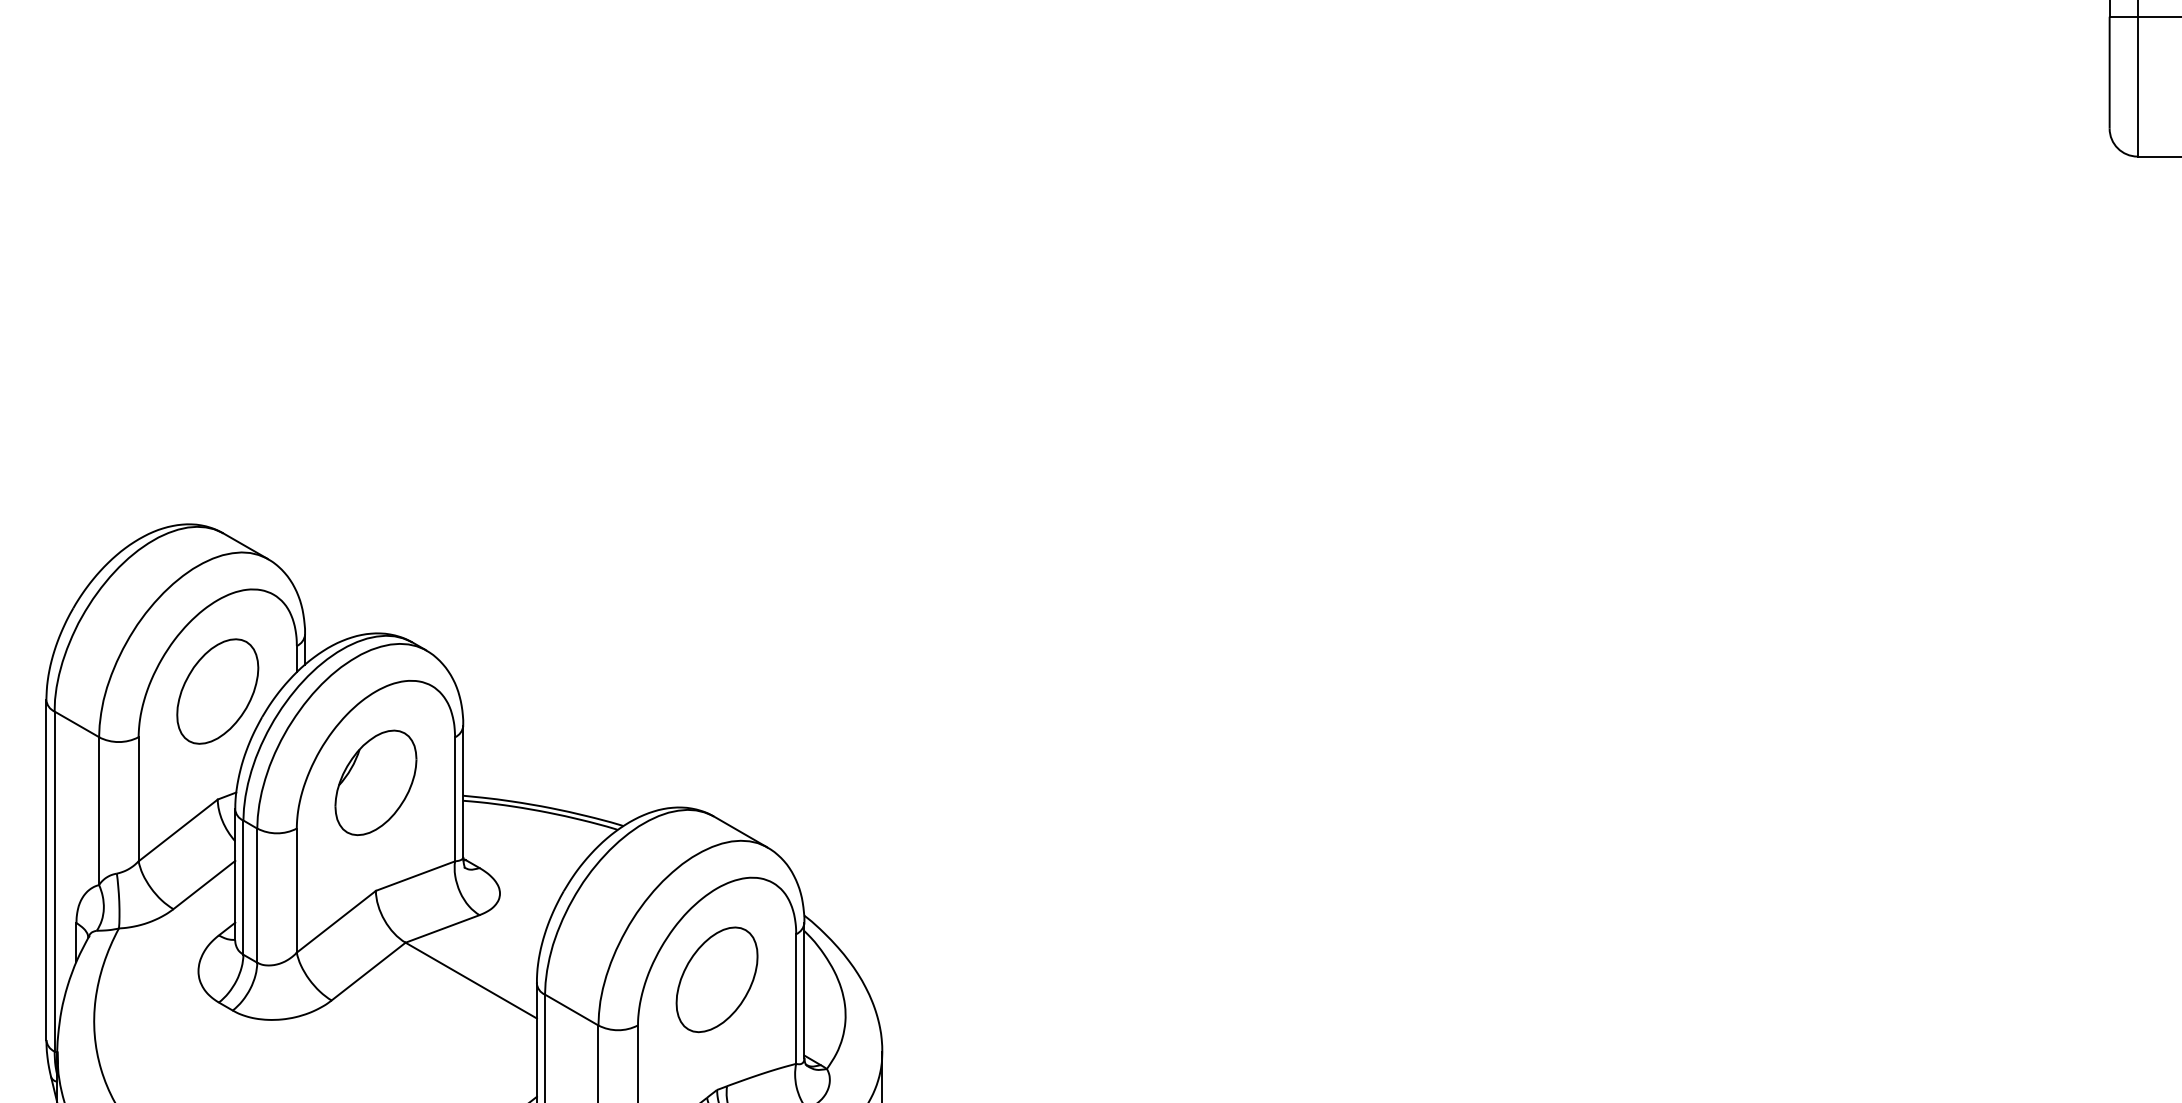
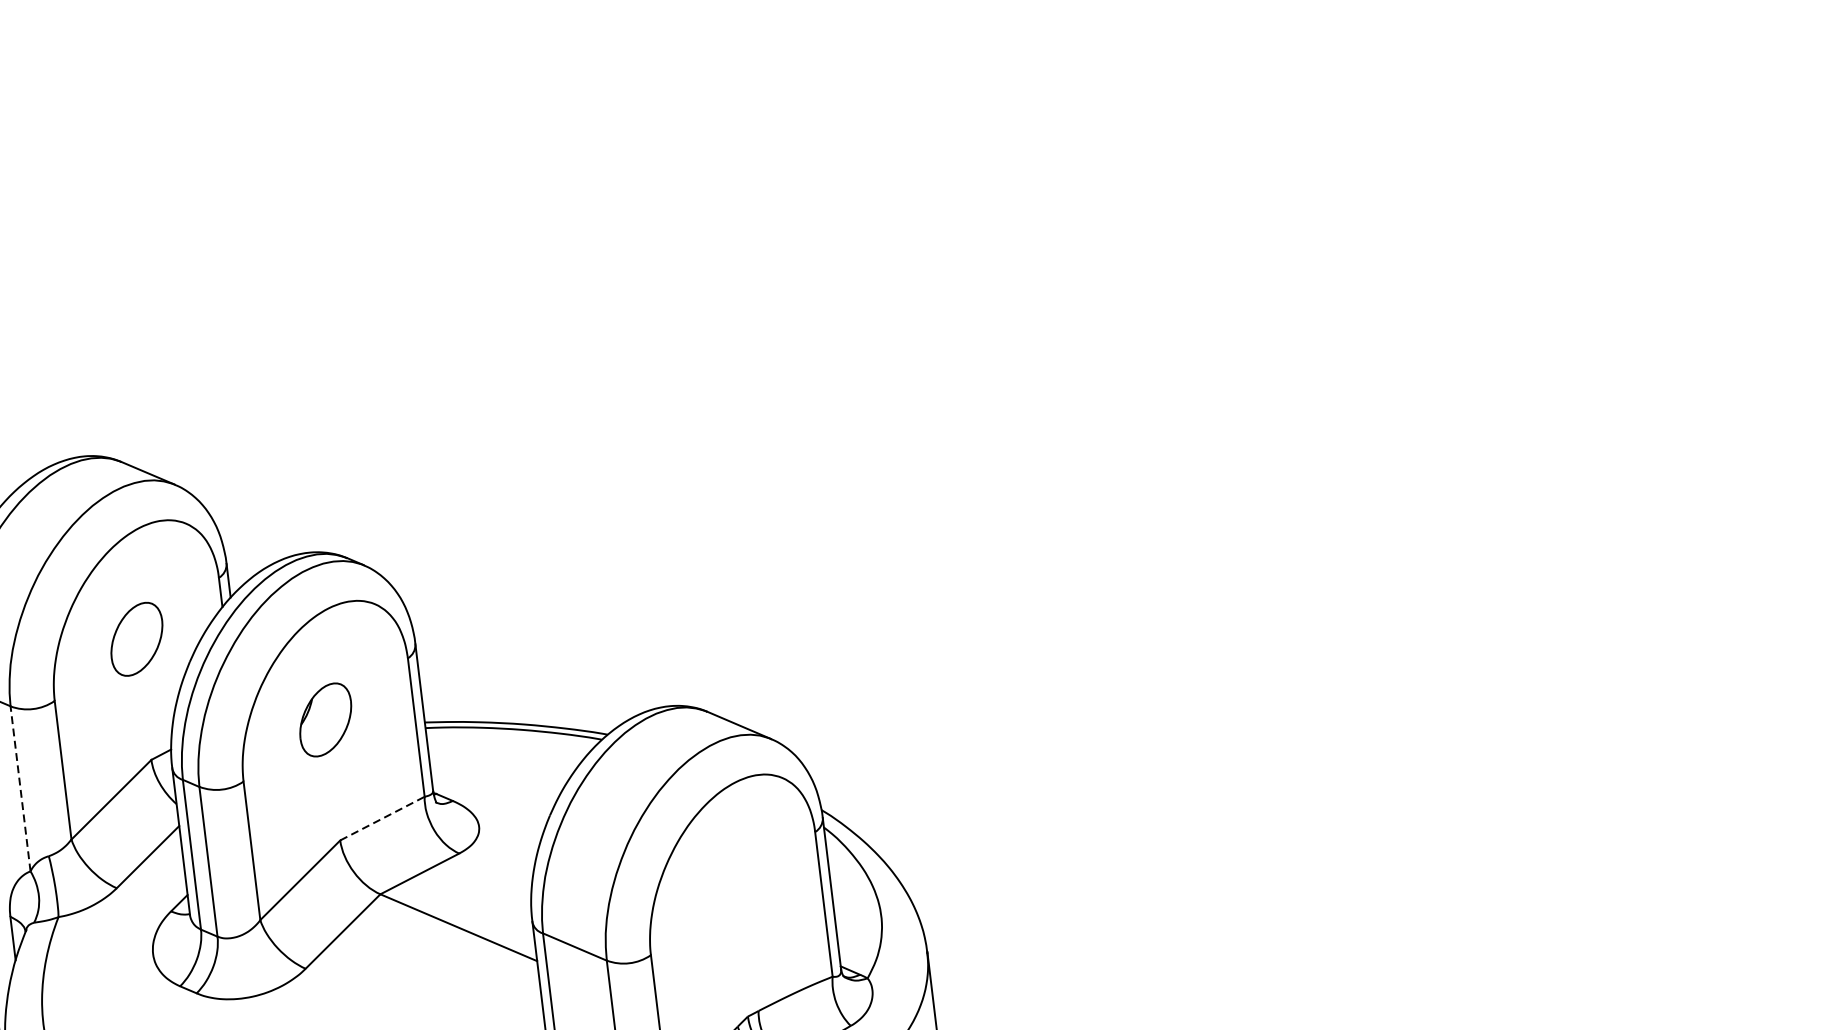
part: (217, 691) -> (136, 639), size x0.6
part: (375, 782) -> (325, 719), size x0.6
line: (99, 811) -> (21, 789), solid -> dashed
line: (416, 875) -> (383, 817), solid -> dashed
part: (716, 979) -> (732, 893), removed

